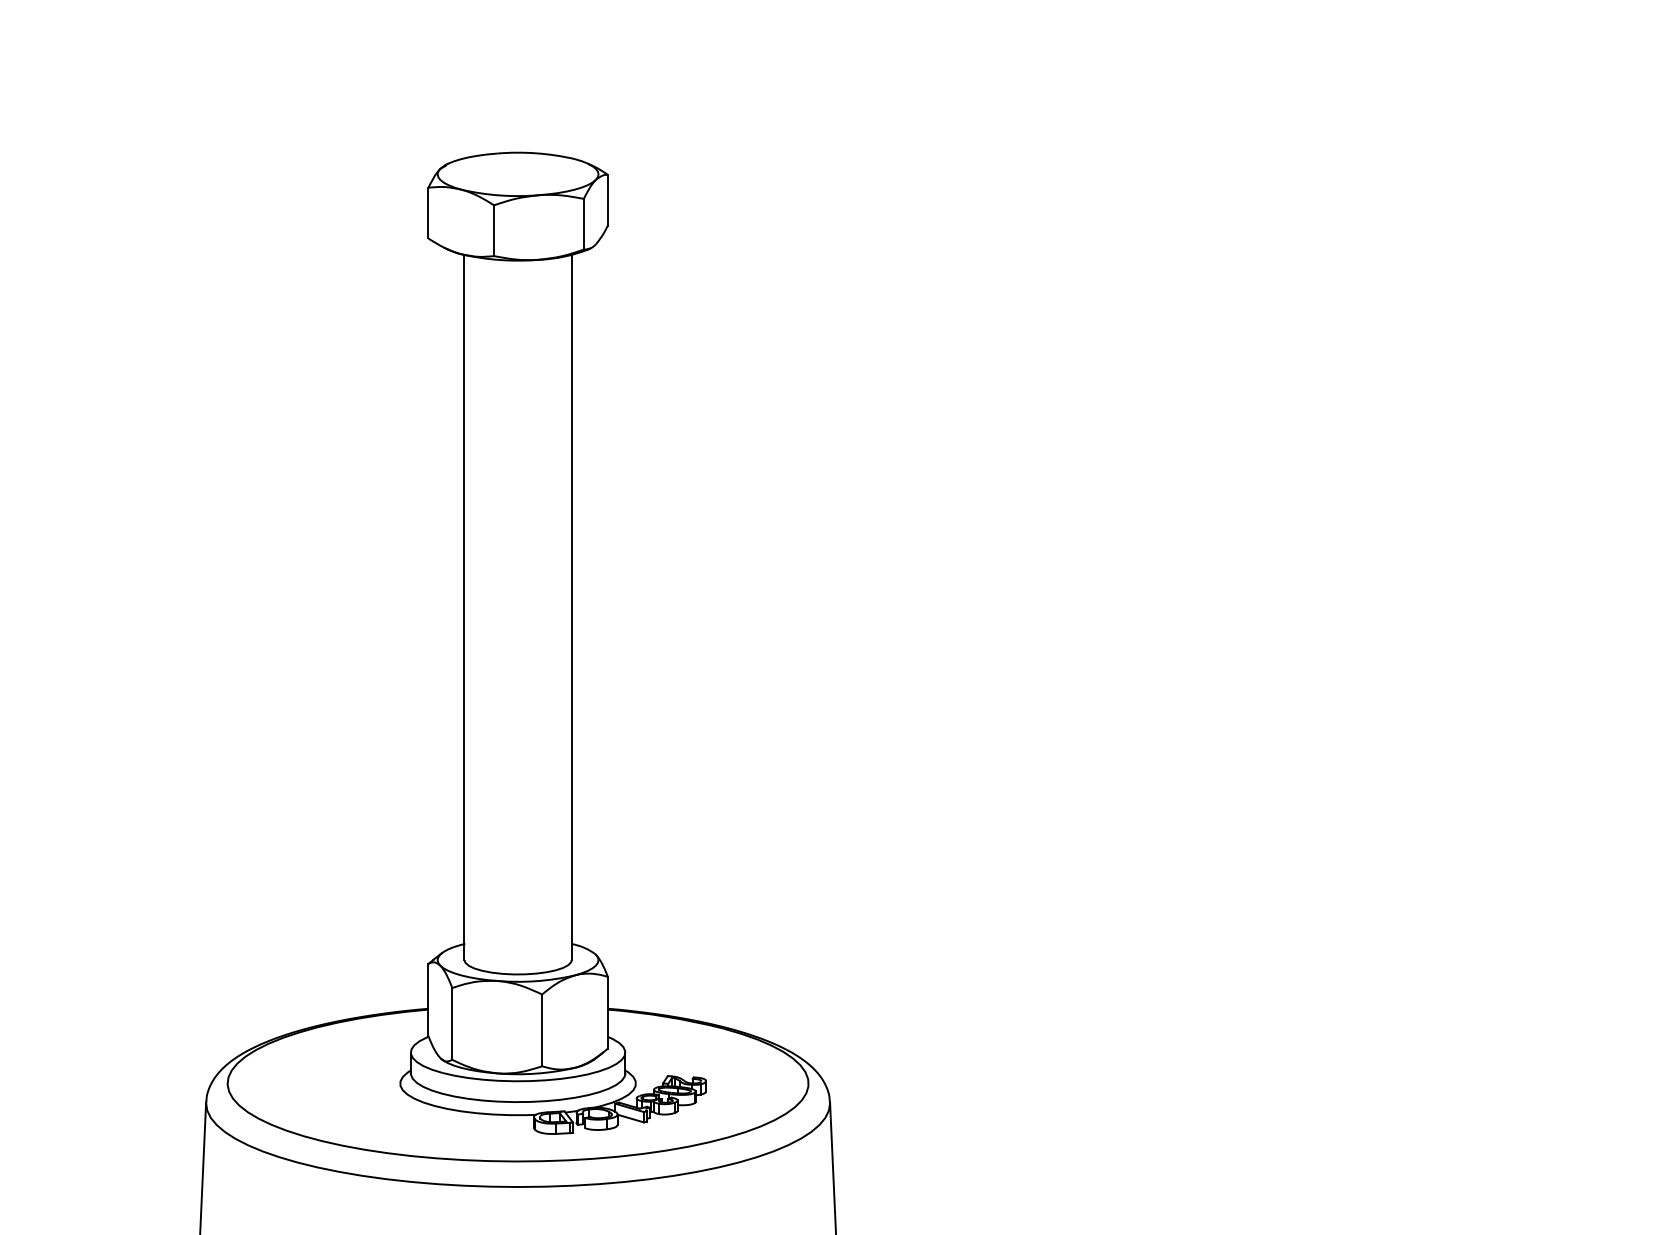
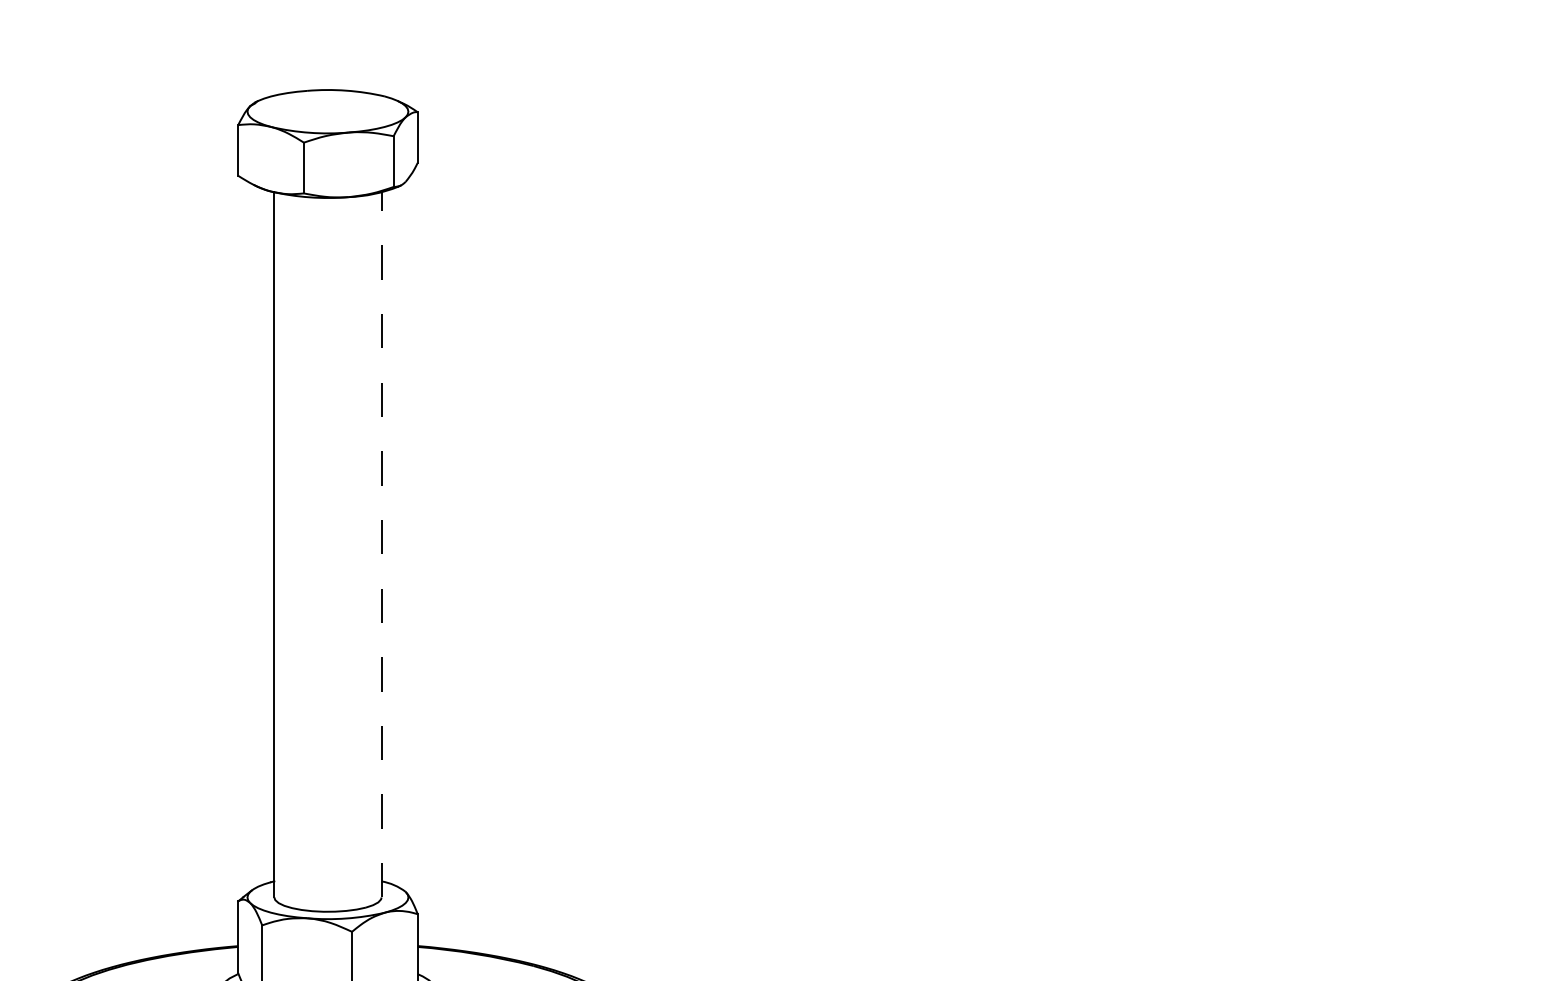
line: (571, 607) -> (381, 544), solid -> dashed

